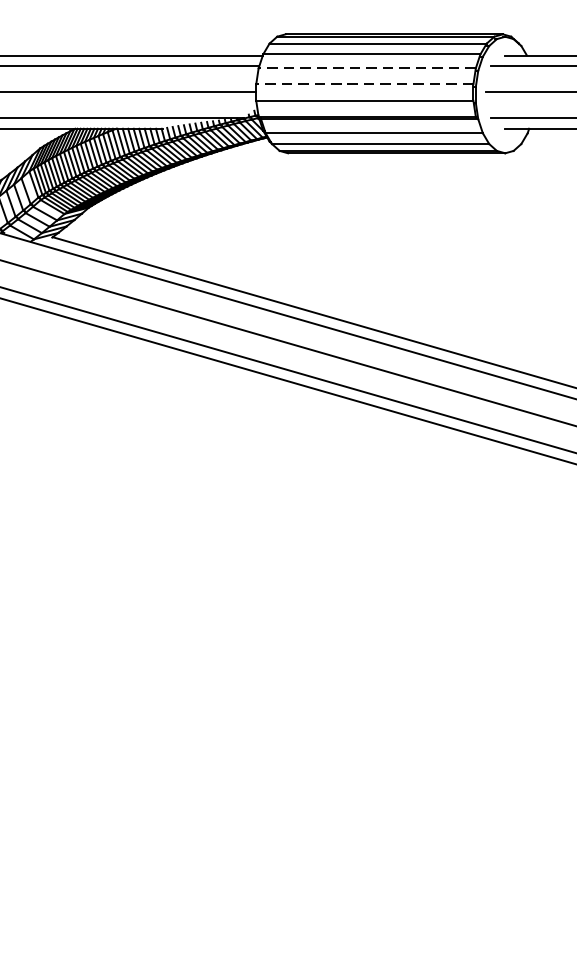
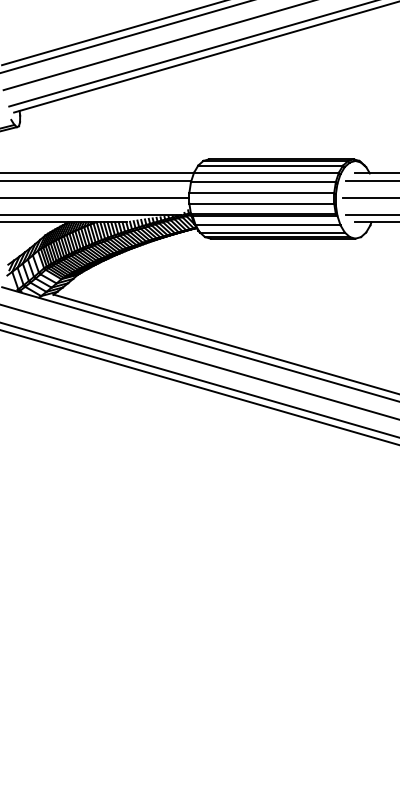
line: (365, 69) -> (262, 182), dashed -> solid
line: (364, 84) -> (261, 192), dashed -> solid

